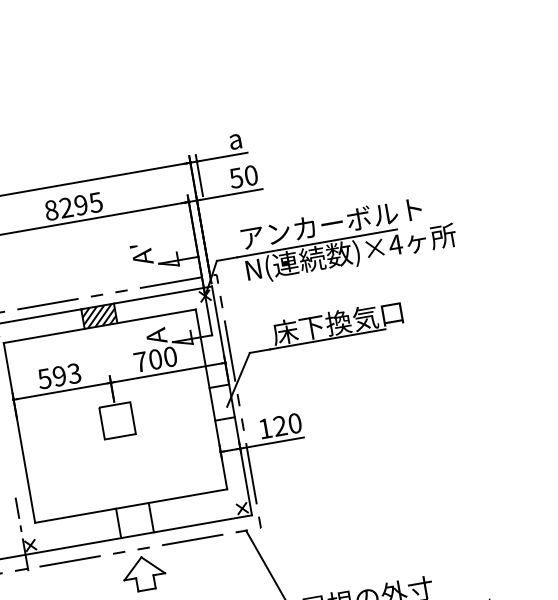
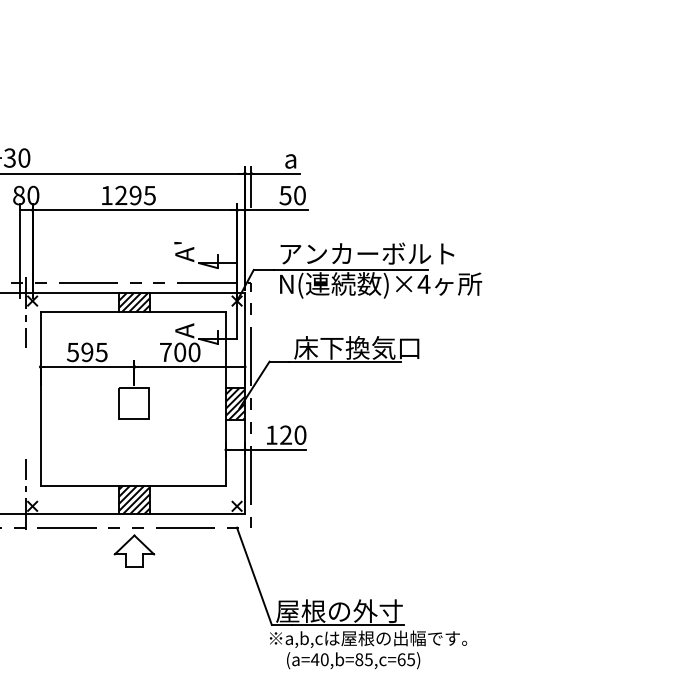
text: (51, 210) -> (106, 195), 8295 -> 1295
text: (74, 372) -> (101, 351), 593 -> 595
hatch: (222, 402) -> (235, 403), added
hatch: (134, 519) -> (134, 499), added

